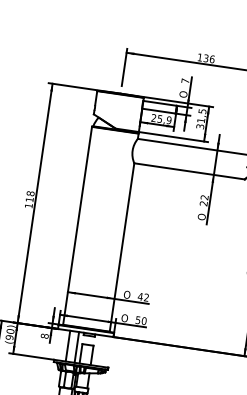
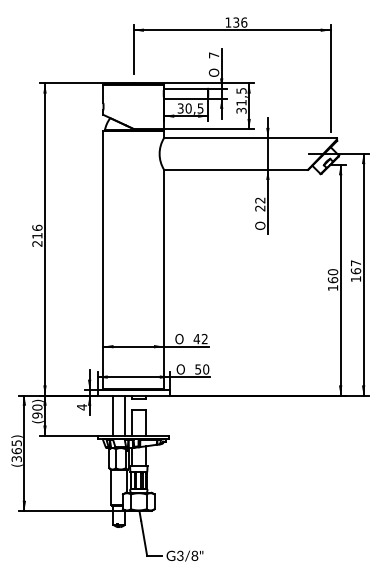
text: (161, 119) -> (190, 108), 25,9 -> 30,5
text: (29, 199) -> (37, 235), 118 -> 216
text: (44, 336) -> (81, 407), 8 -> 4

